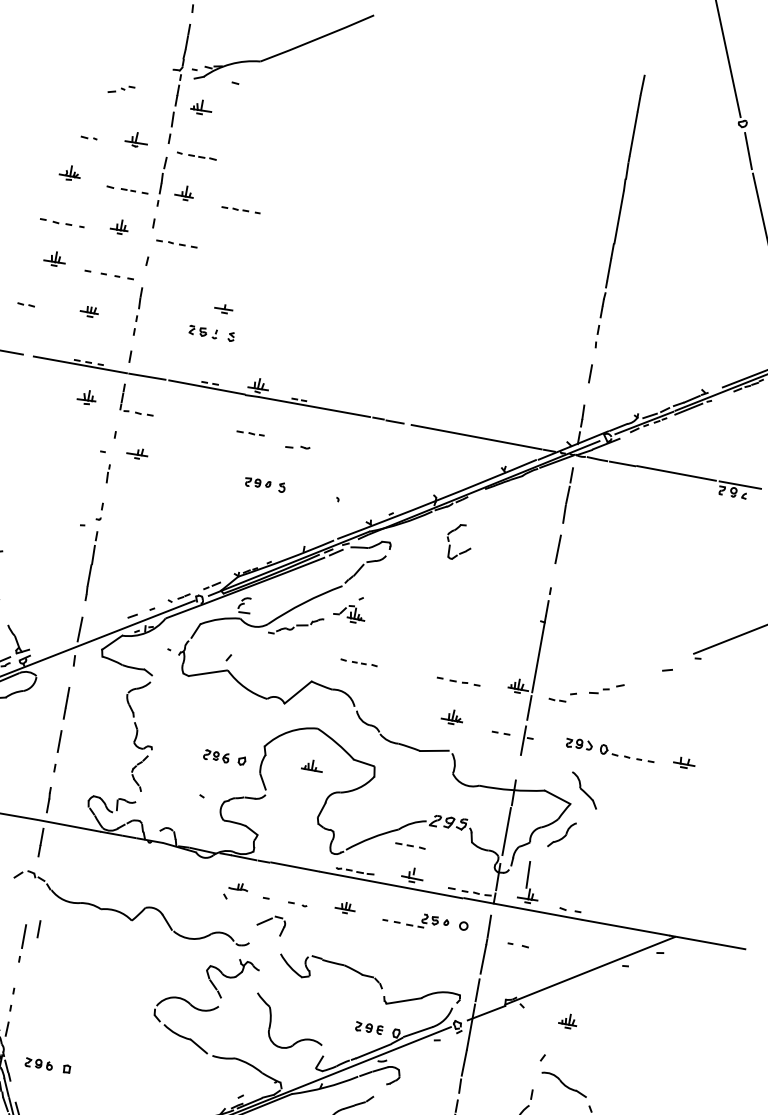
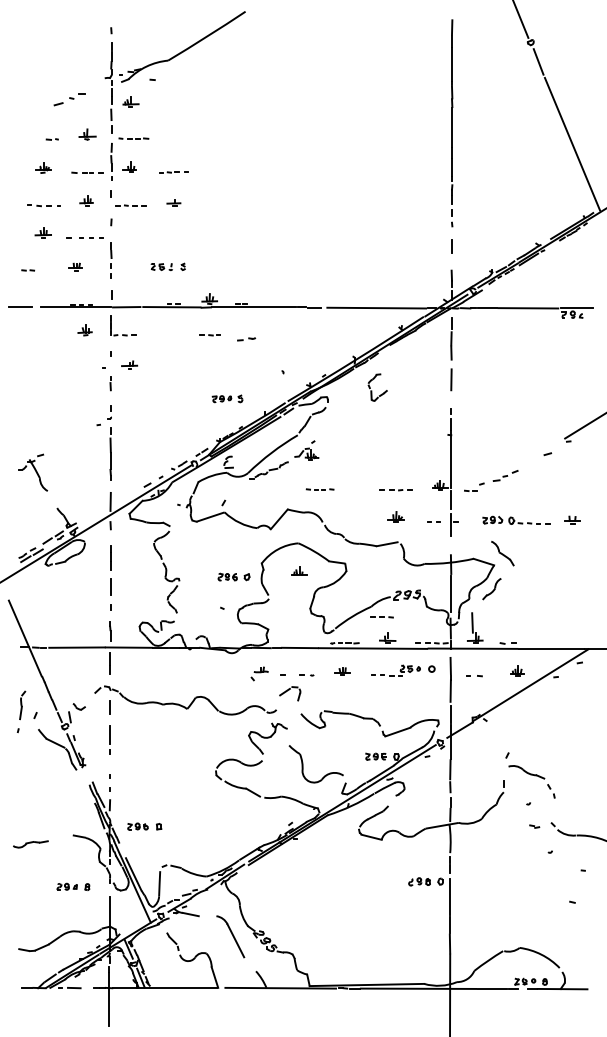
part: (121, 89) -> (69, 99), size x1.67
part: (223, 307) -> (173, 202), moved
part: (265, 484) -> (227, 398), moved
line: (38, 928) -> (109, 707), moved
part: (568, 1020) -> (517, 670), moved

